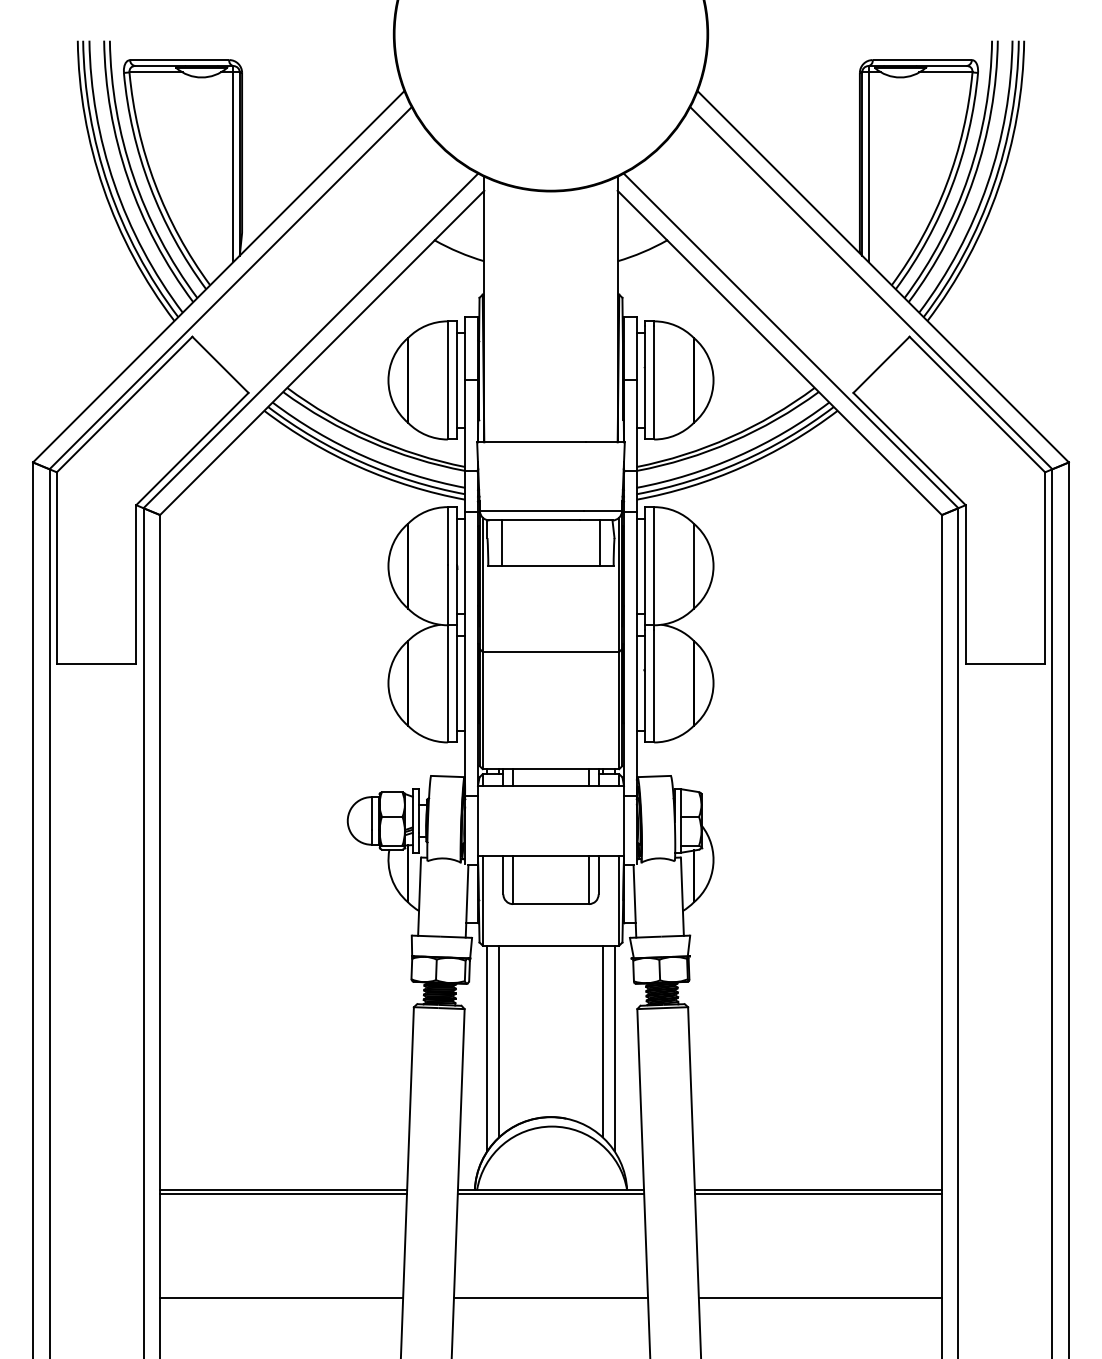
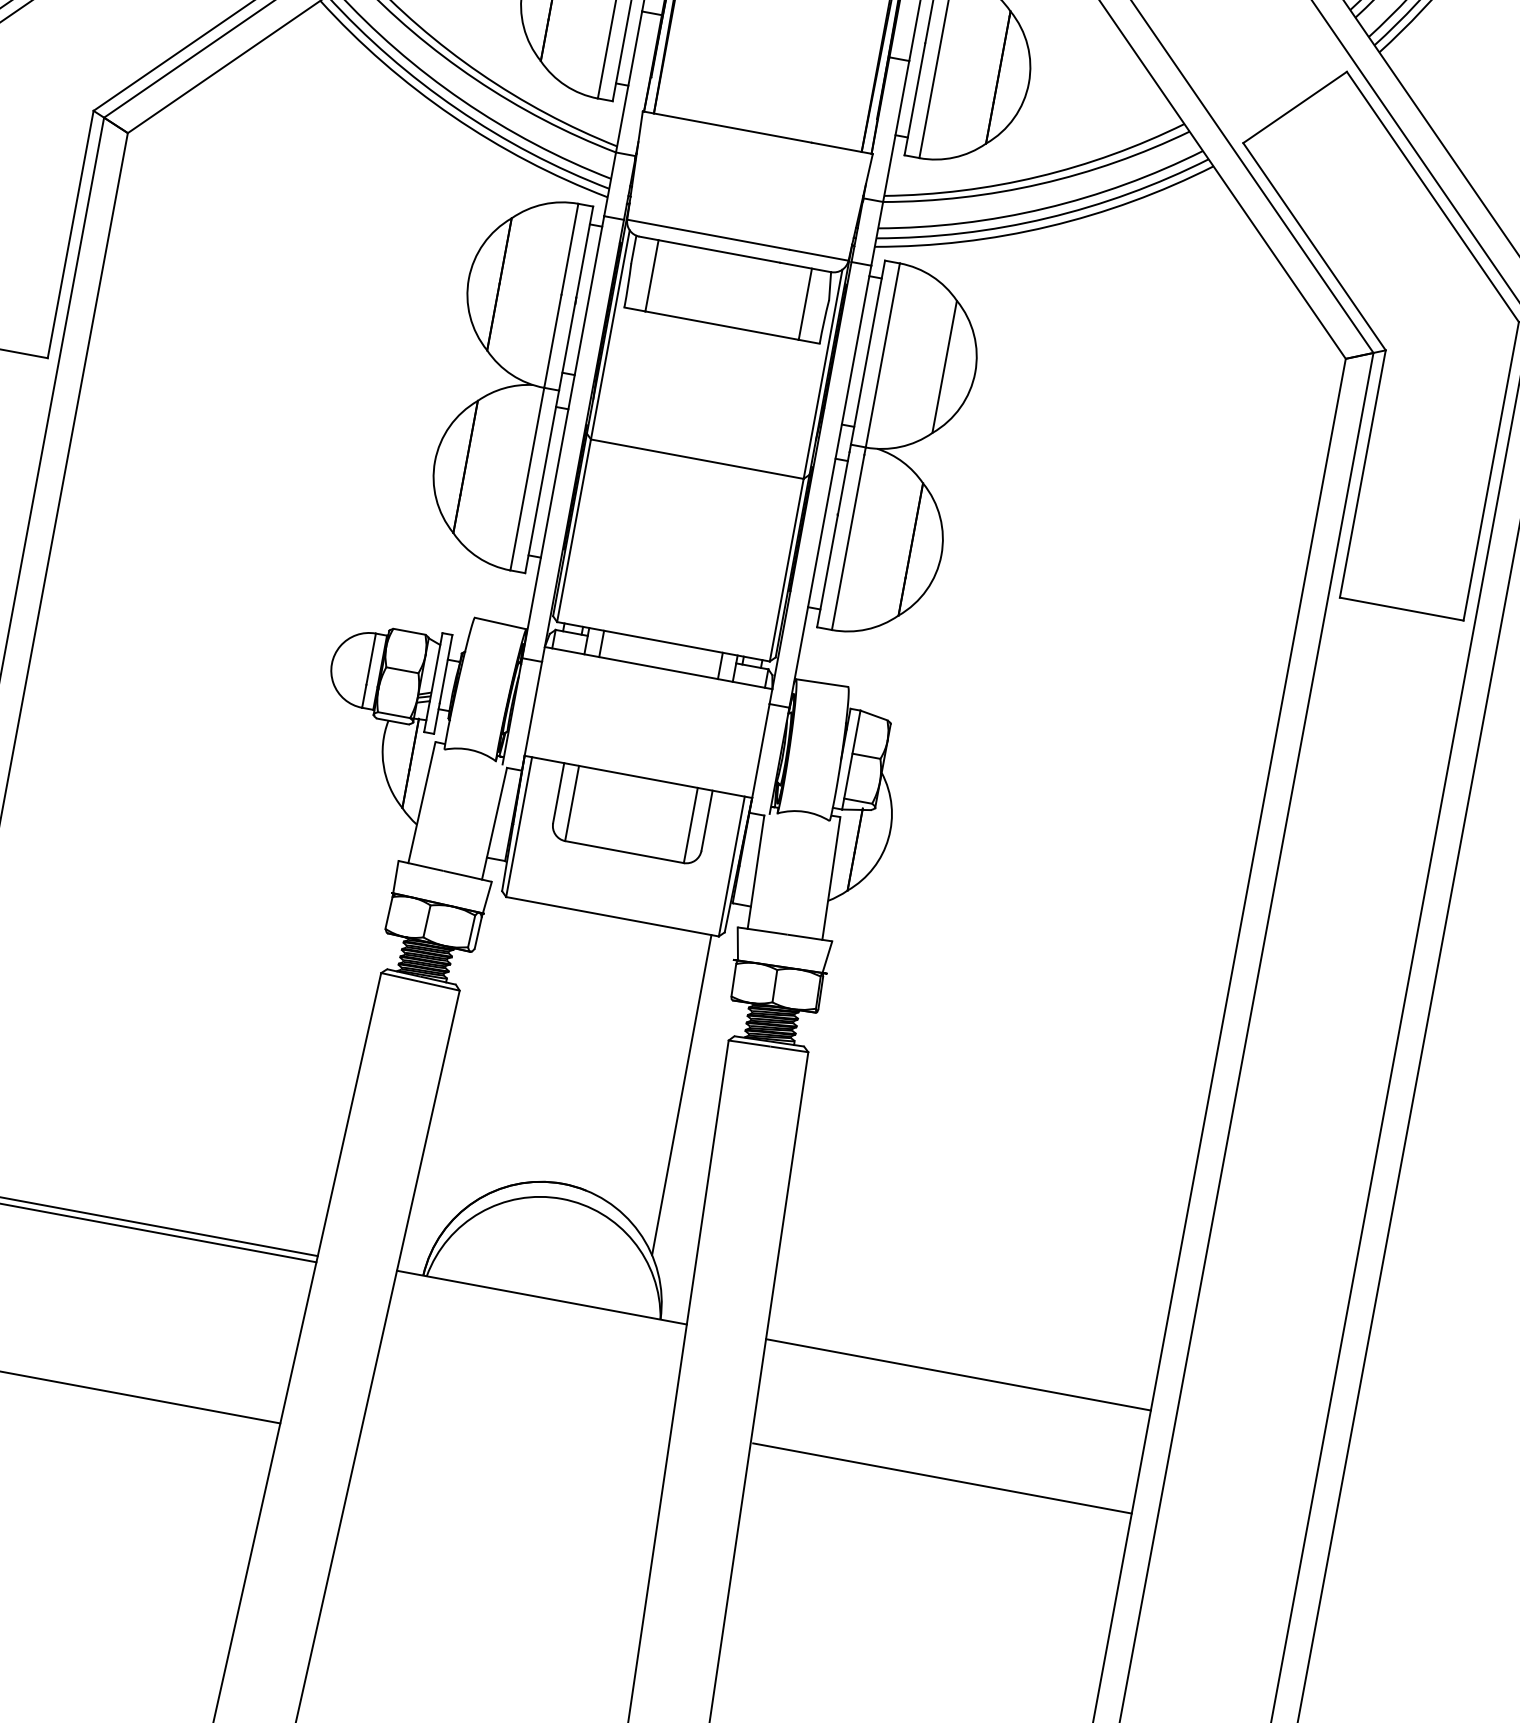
line: (499, 1041) -> (504, 1051), removed
line: (602, 1041) -> (665, 1080), removed
line: (487, 1048) -> (483, 1058), removed
line: (550, 1194) -> (539, 1304), removed
line: (818, 1194) -> (957, 1381), removed
line: (550, 1298) -> (509, 1466), removed
line: (819, 1298) -> (941, 1478), moved

